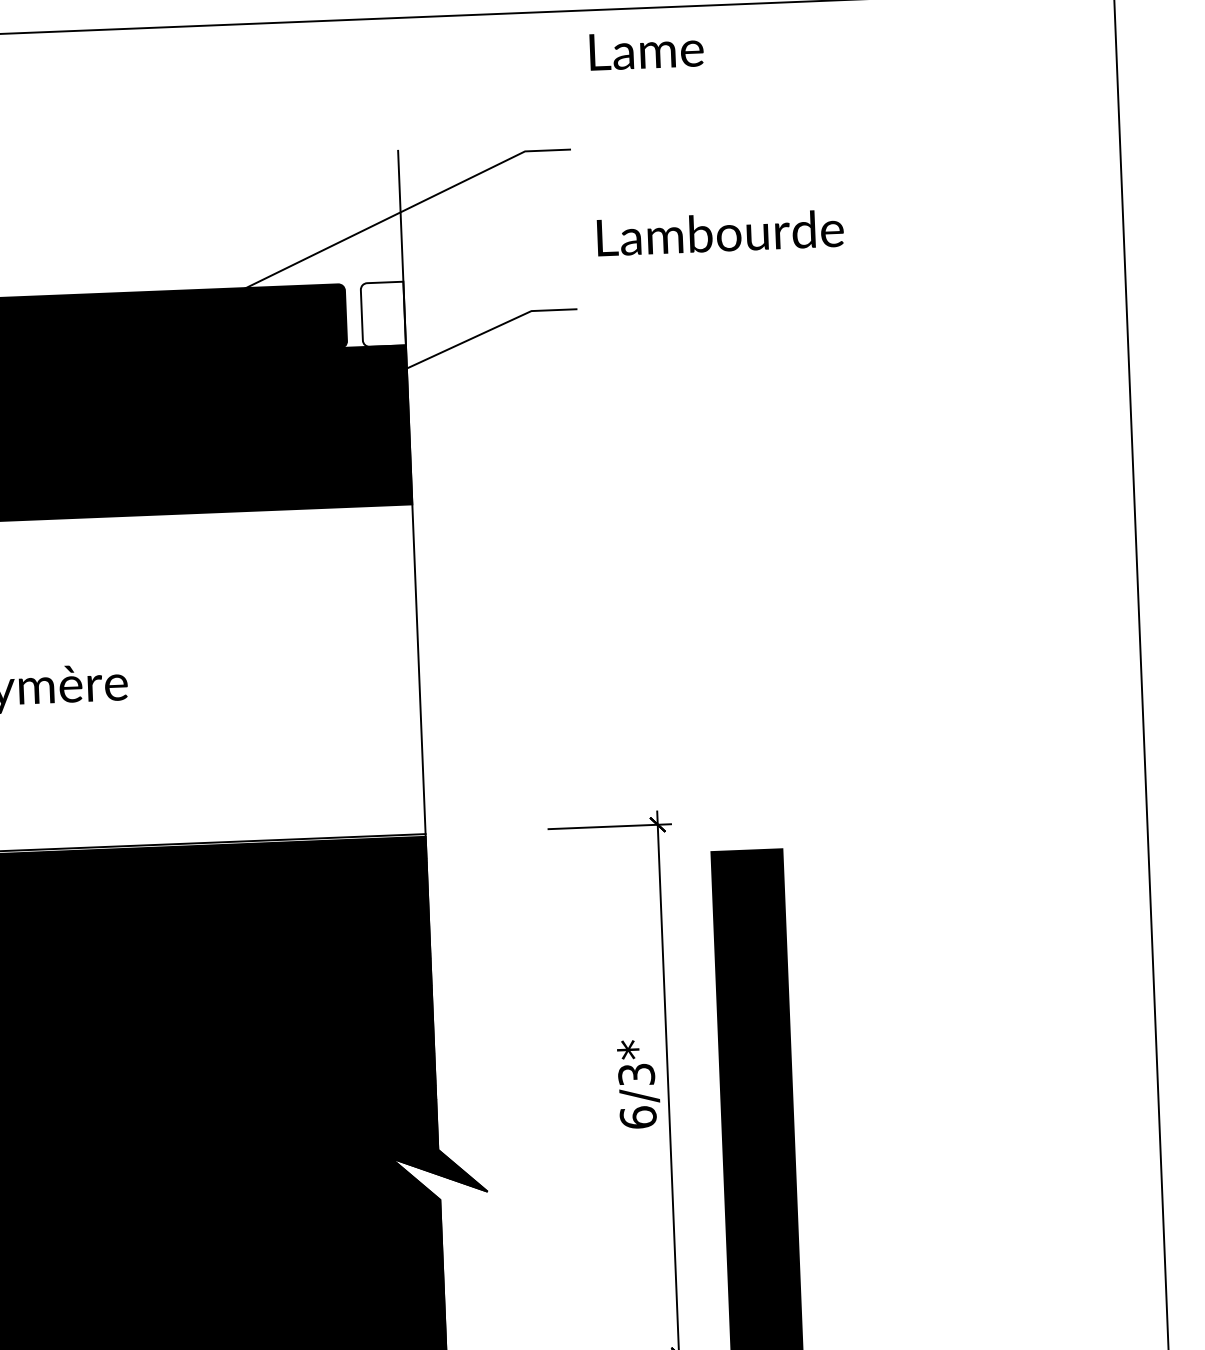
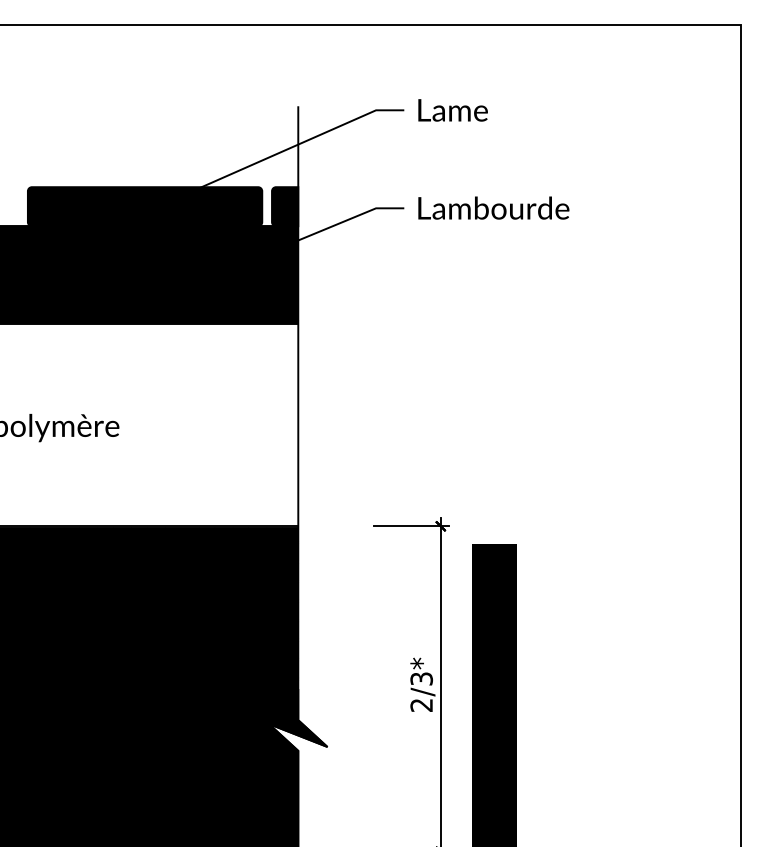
text: (645, 50) -> (452, 110), moved
text: (719, 231) -> (493, 207), moved
fill: (383, 314) -> (285, 206), added
text: (637, 1116) -> (421, 704), 6/3* -> 2/3*

